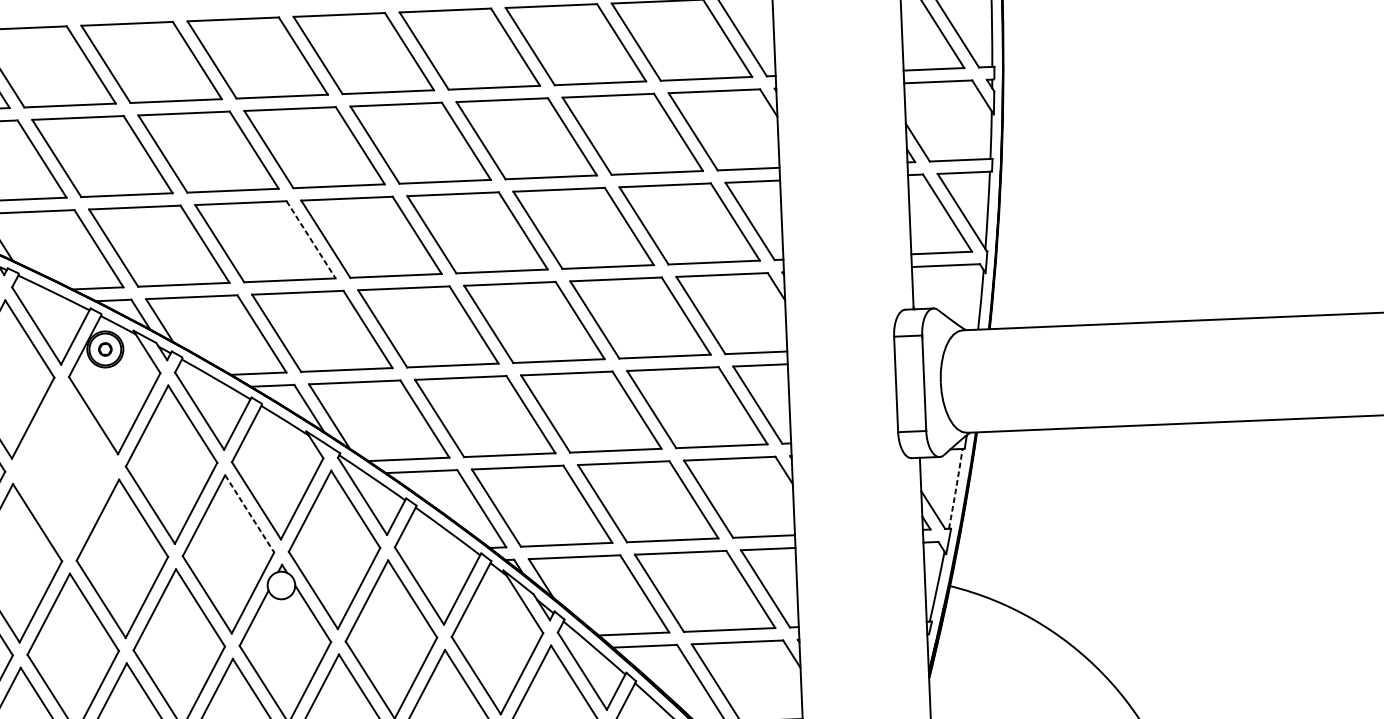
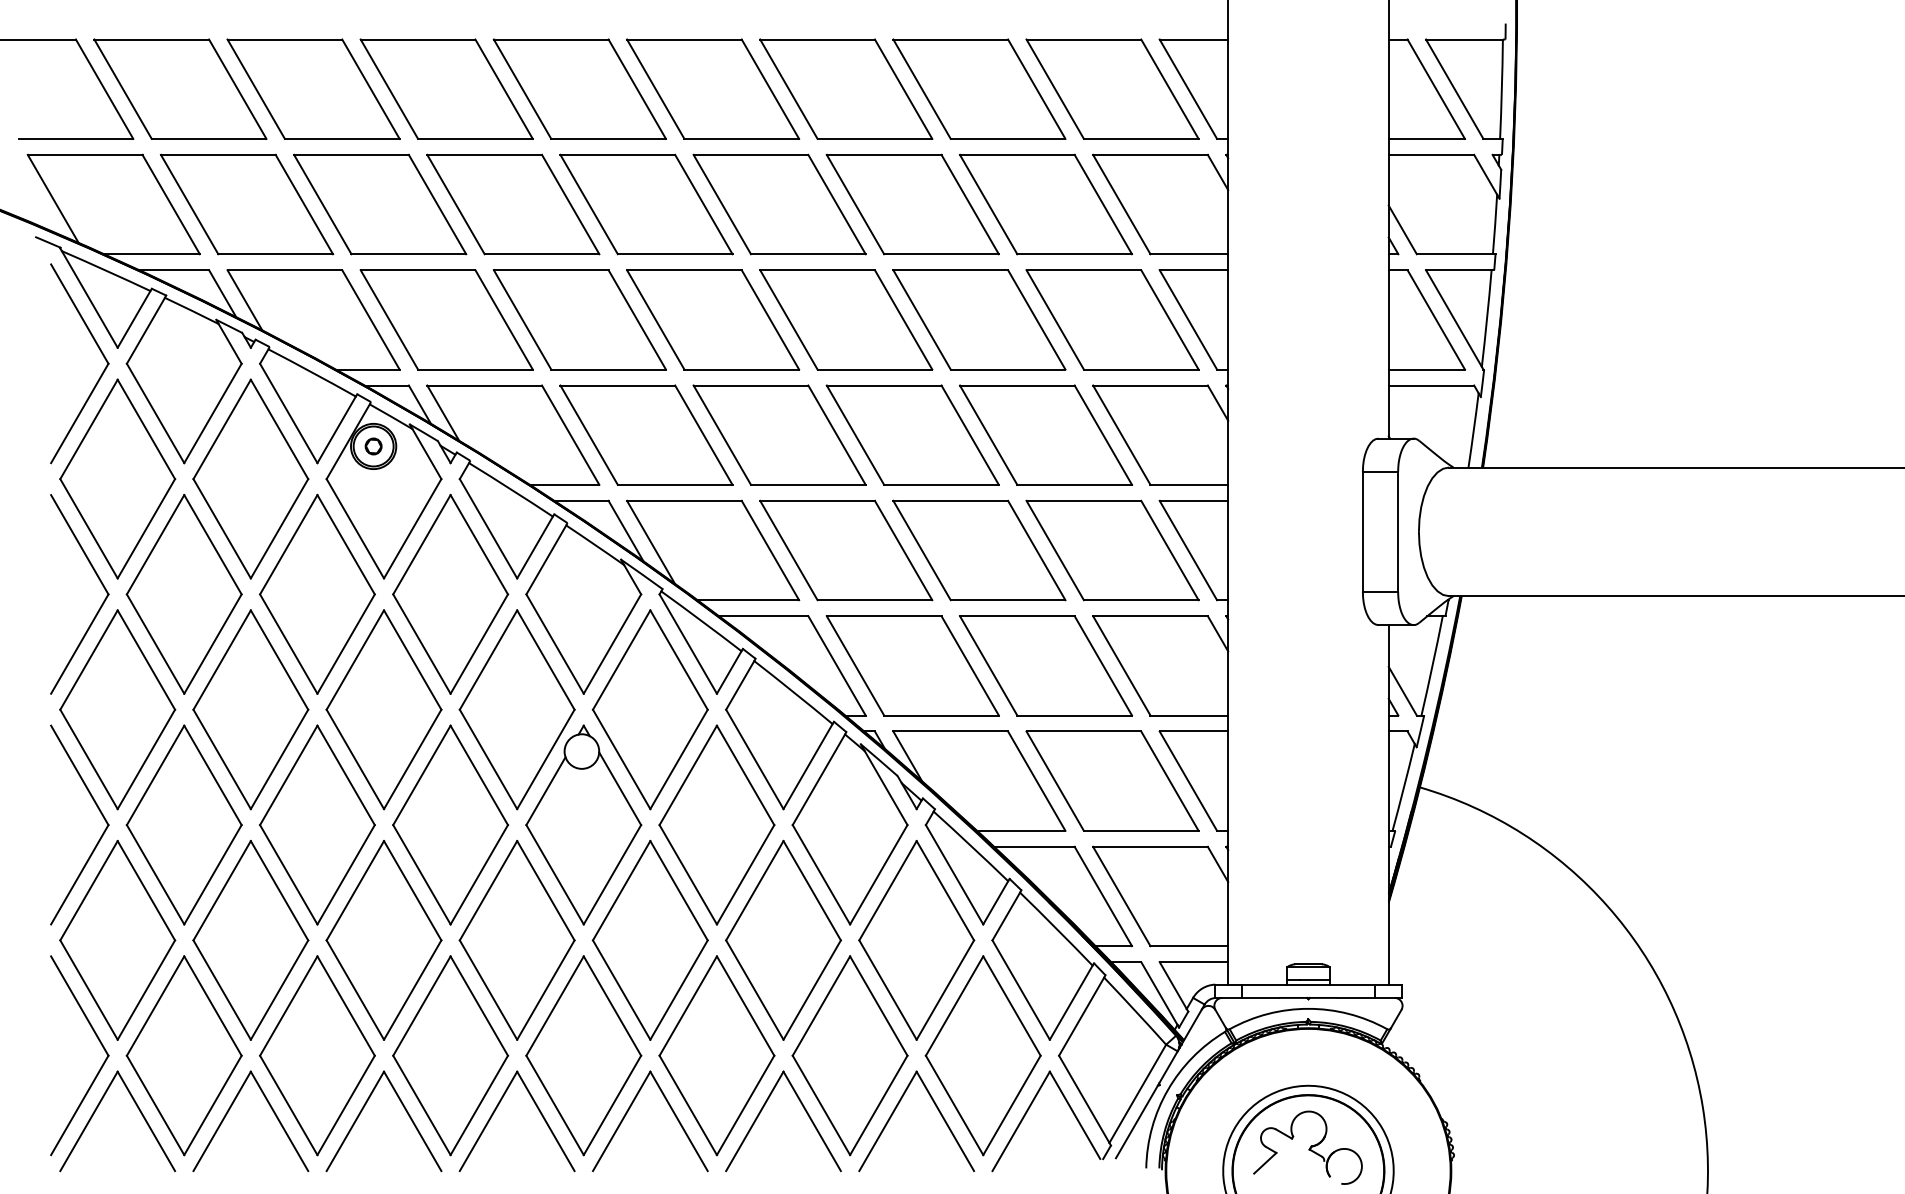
line: (311, 240) -> (637, 320), dashed -> solid
part: (65, 468) -> (317, 593), added
arc: (956, 488) -> (1432, 665), dashed -> solid
line: (250, 514) -> (546, 660), dashed -> solid

